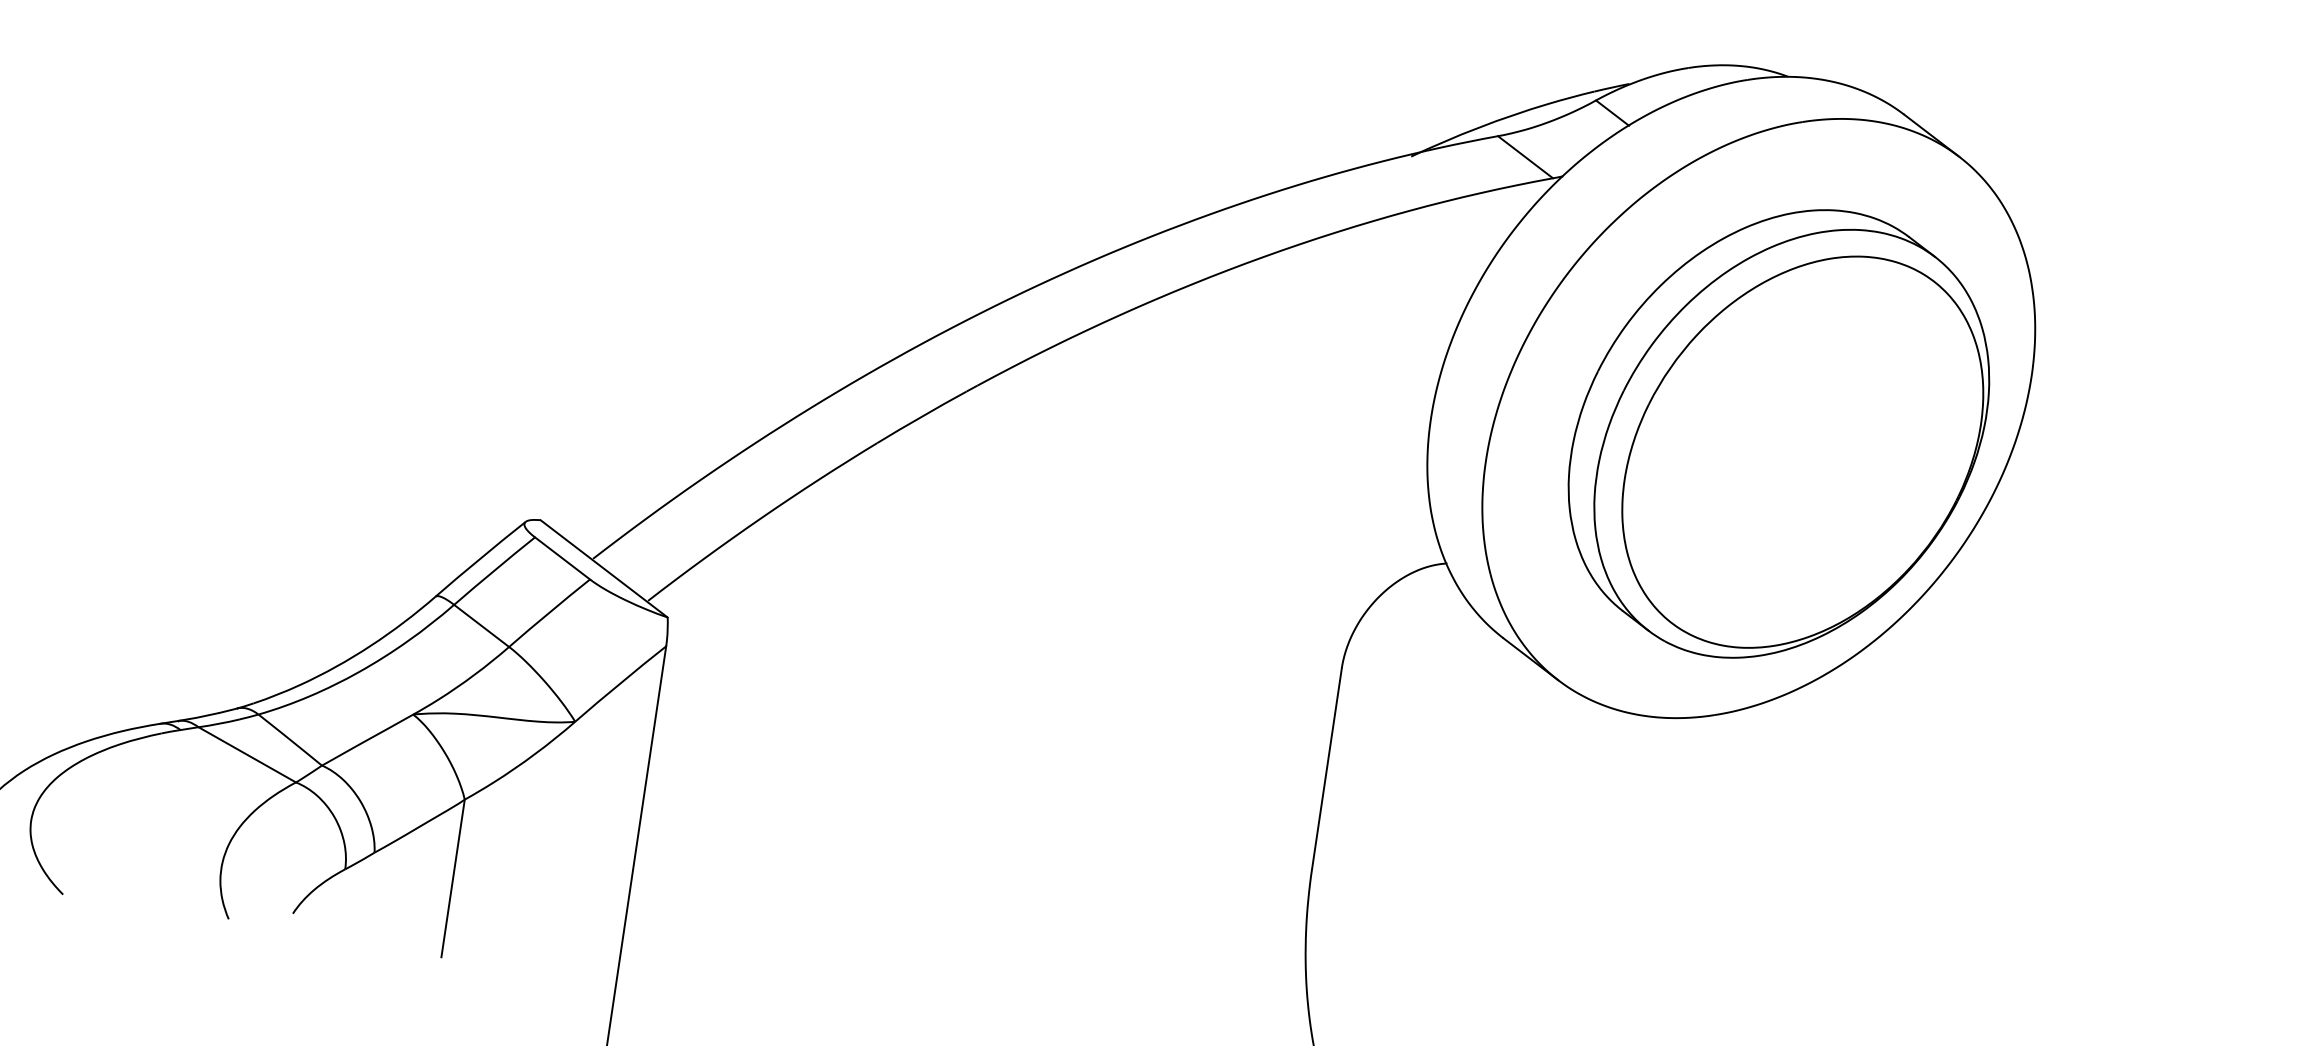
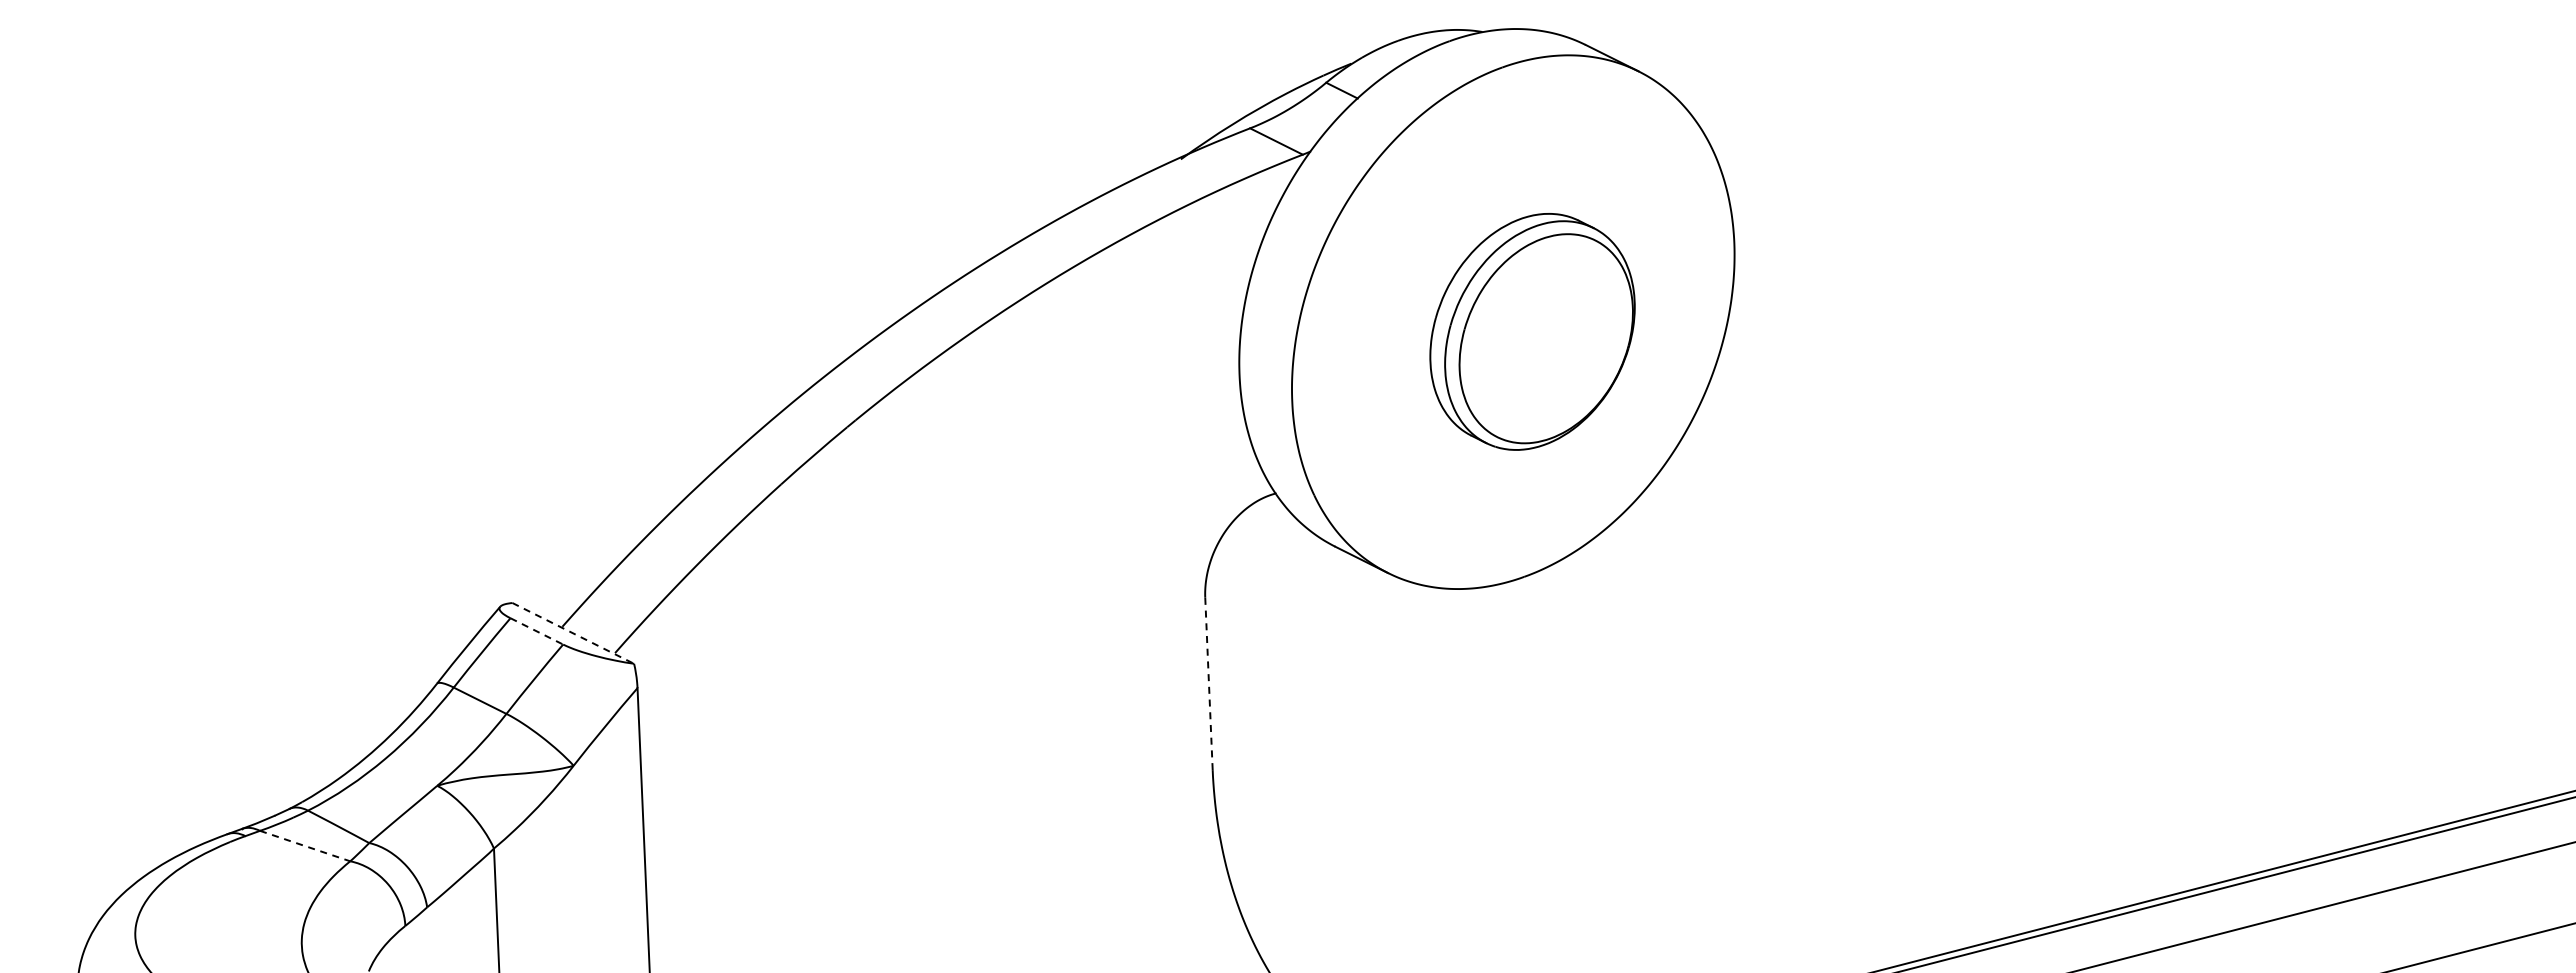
part: (1778, 433) -> (1532, 331), size x0.6
line: (563, 558) -> (537, 631), solid -> dashed
line: (604, 569) -> (573, 633), solid -> dashed
line: (247, 755) -> (305, 846), solid -> dashed
line: (1326, 767) -> (1208, 683), solid -> dashed

